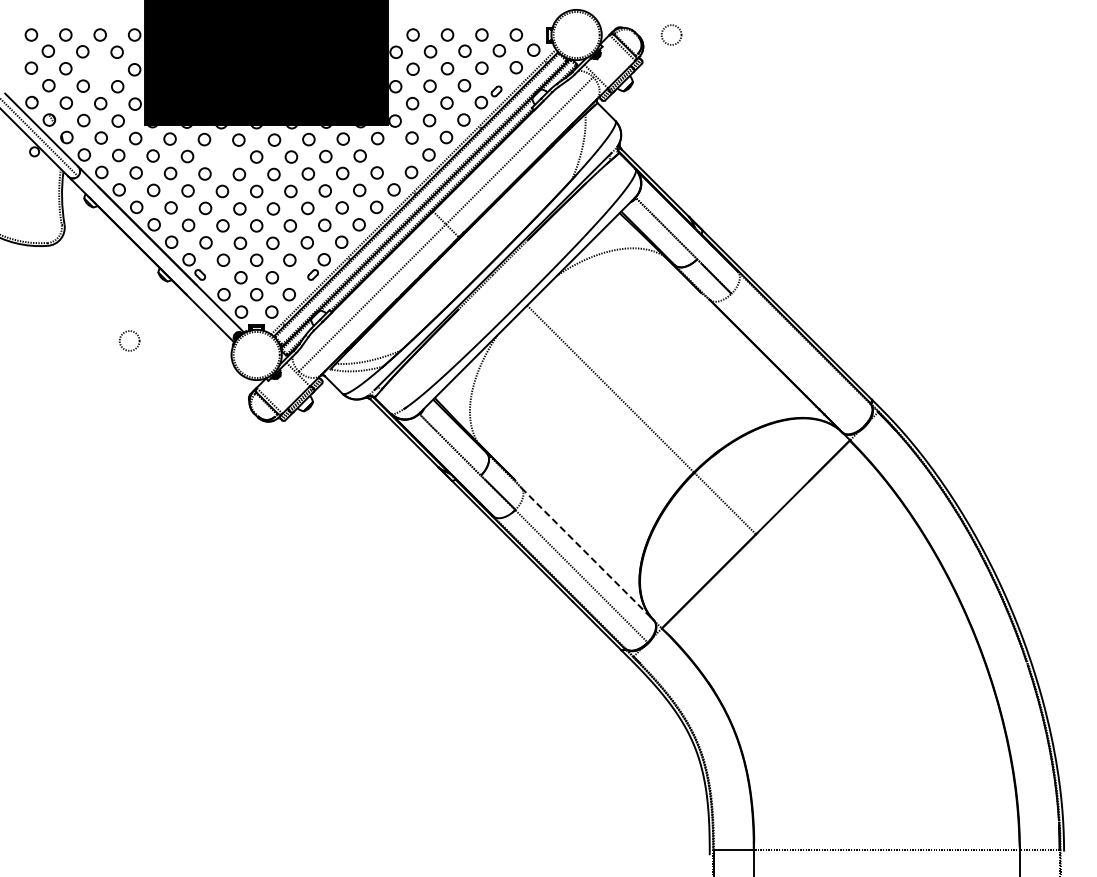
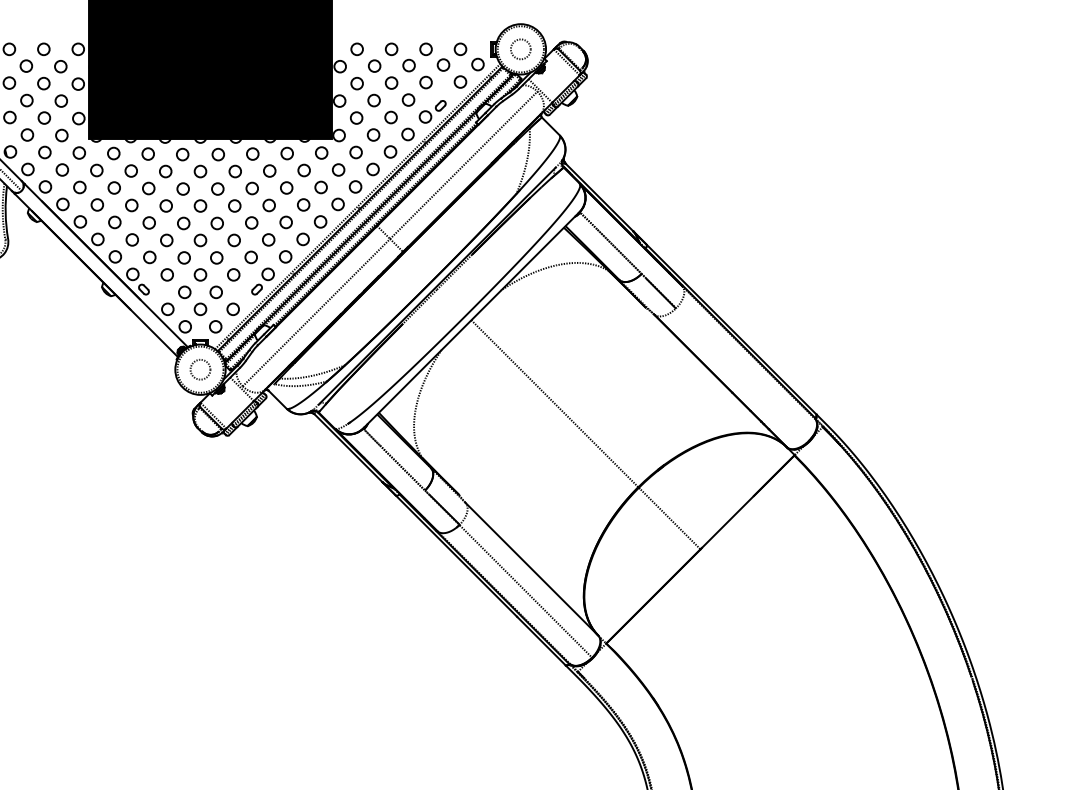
circle: (671, 34) -> (520, 48), moved
circle: (99, 68) -> (43, 82), added
circle: (394, 155) -> (338, 169), added
circle: (221, 156) -> (165, 170), added
circle: (129, 340) -> (200, 369), moved
line: (587, 554) -> (531, 569), dashed -> solid

